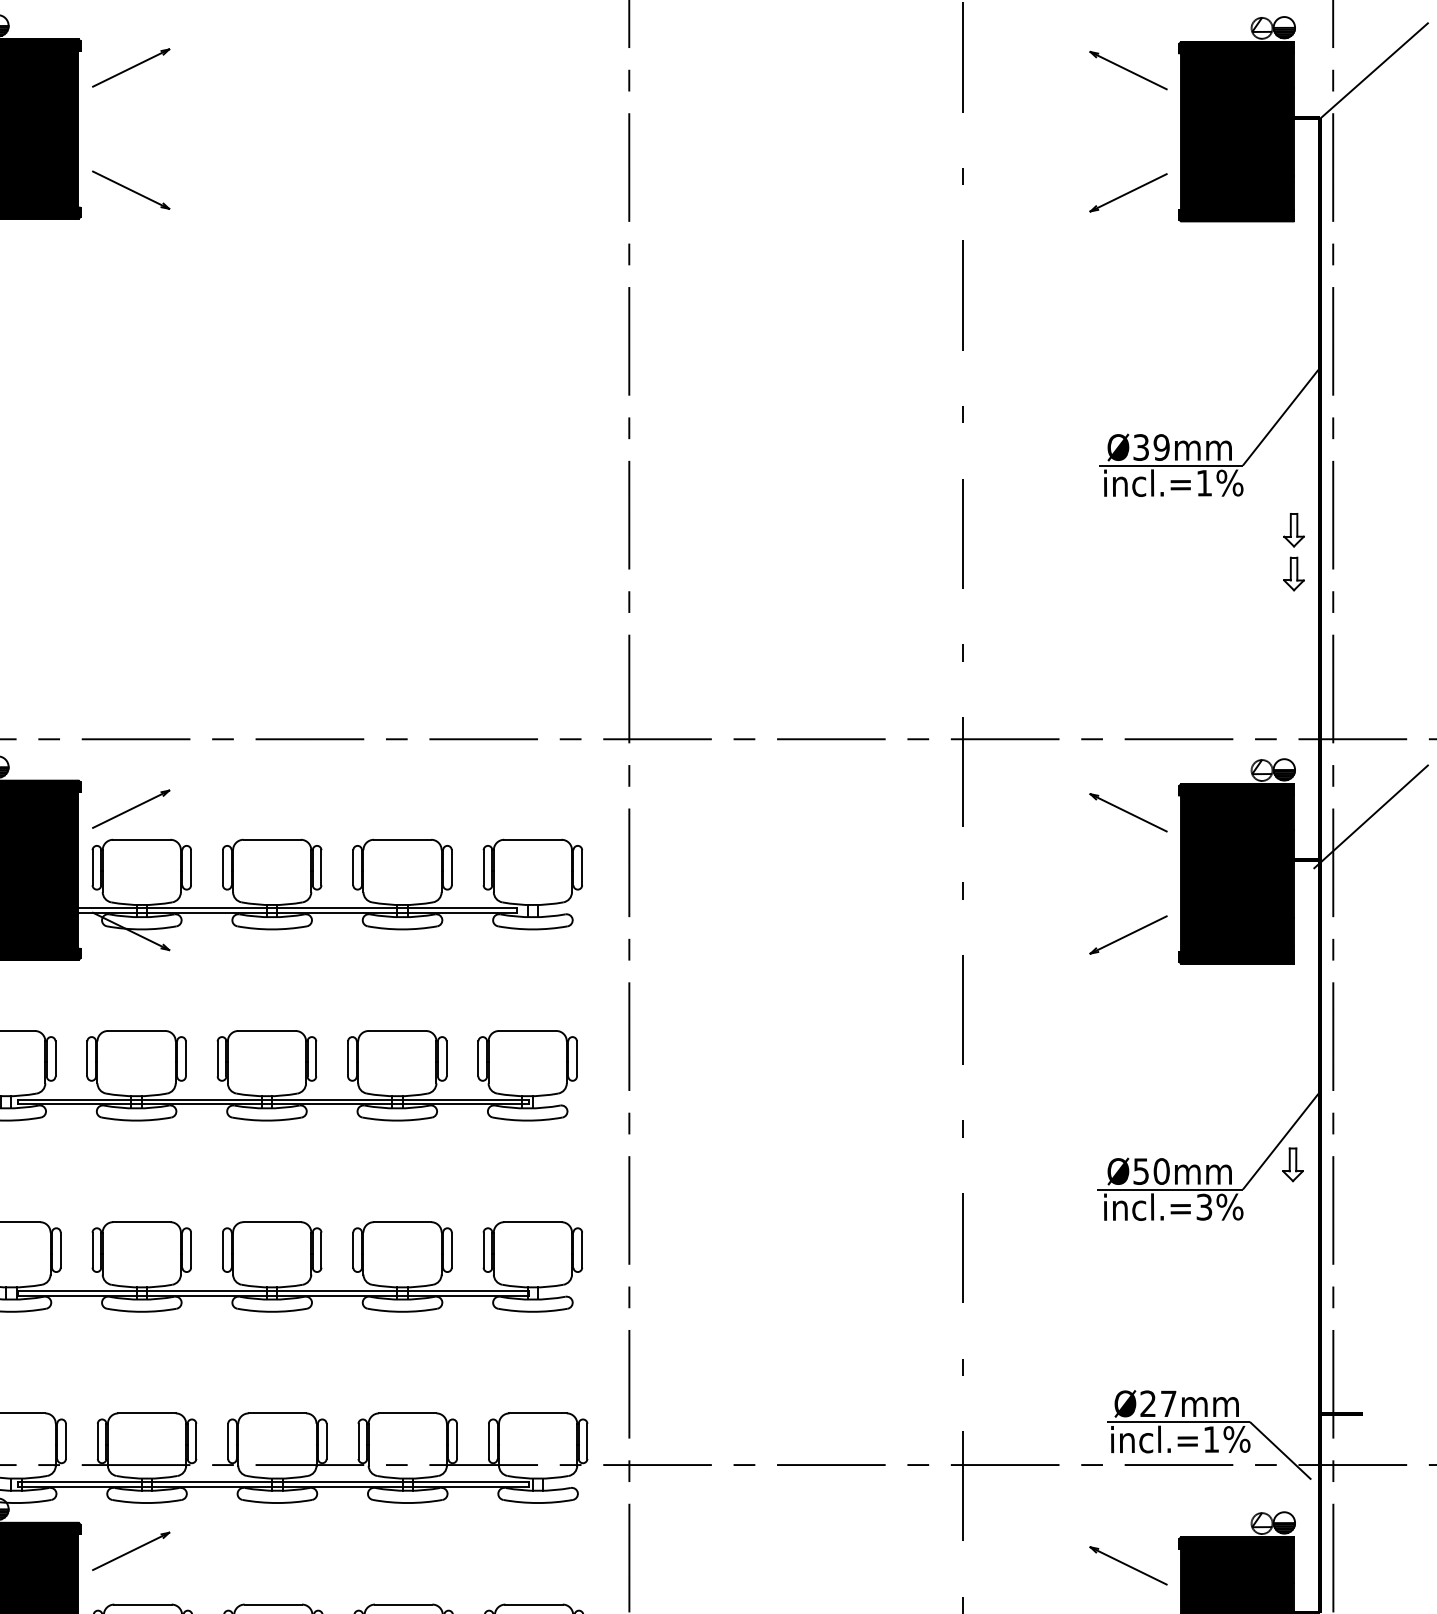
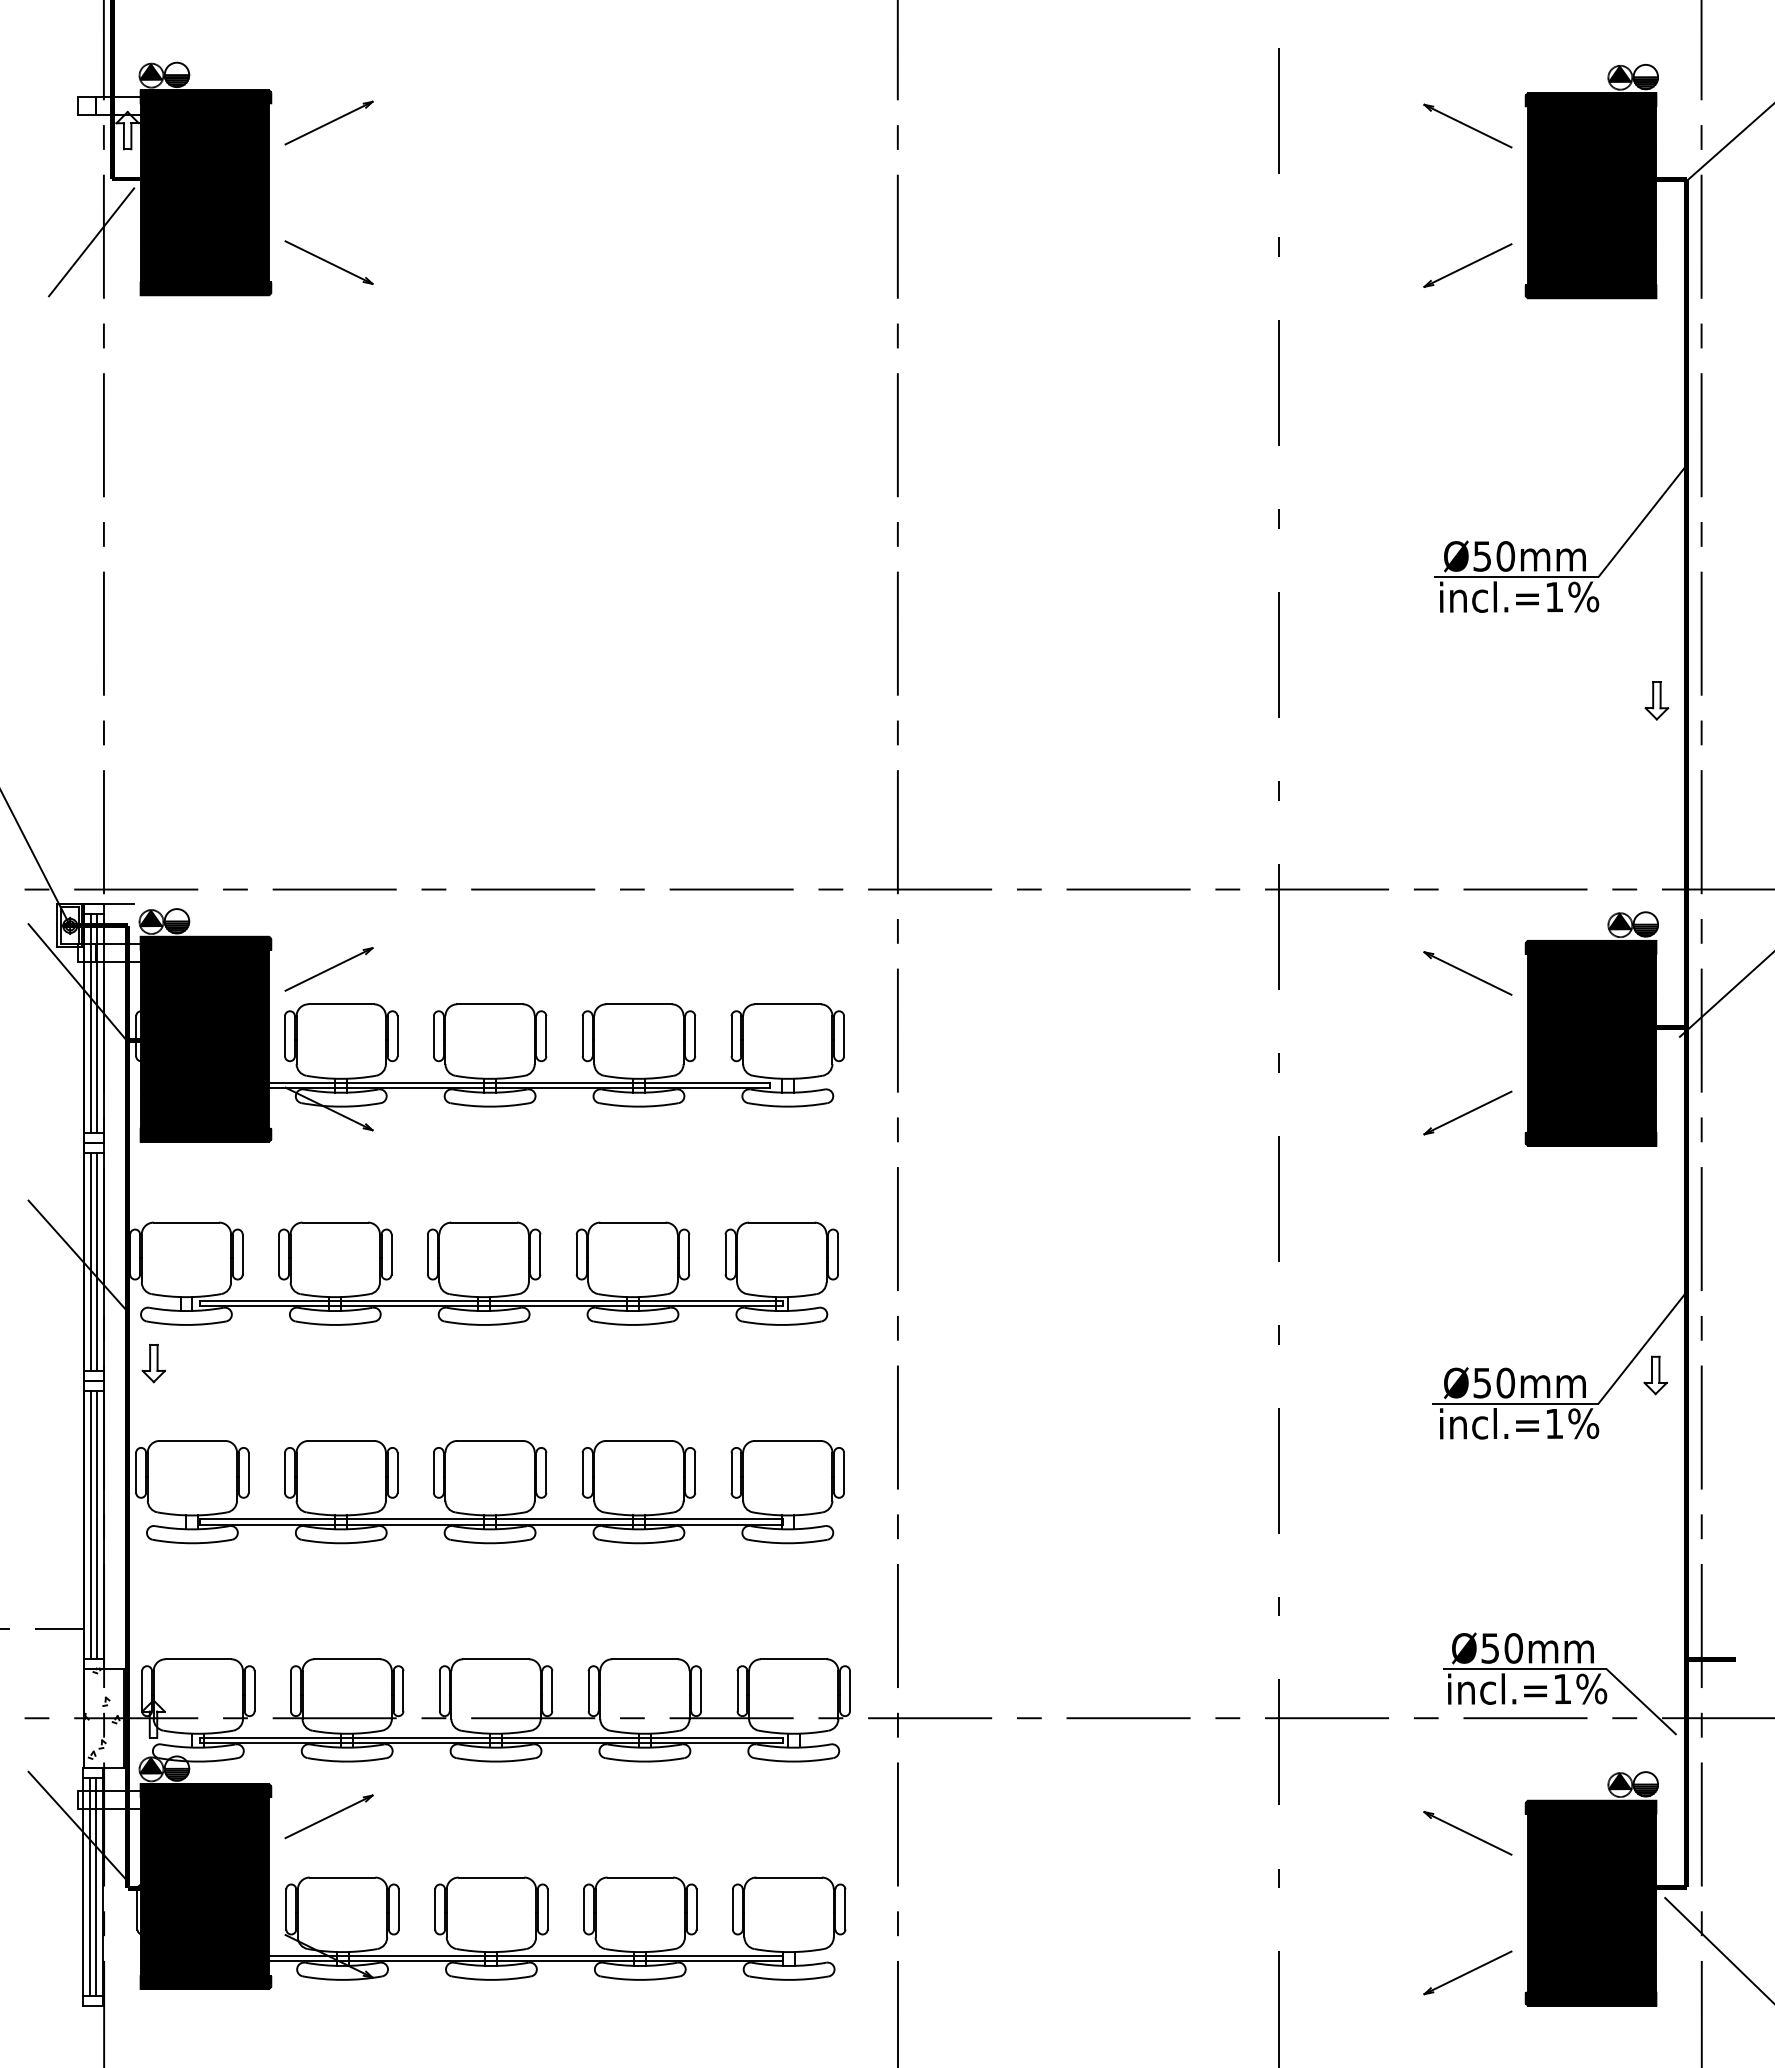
fill: (1262, 24) -> (1620, 73), added
text: (1151, 447) -> (1494, 556), Ø39mm -> Ø50mm
part: (1293, 529) -> (1656, 650), removed
fill: (1262, 767) -> (1620, 921), added
text: (1204, 1206) -> (1554, 1423), incl.=3%%% -> incl.=1%%%
text: (1158, 1403) -> (1502, 1648), Ø27mm -> Ø50mm
fill: (1262, 1520) -> (1620, 1781), added

